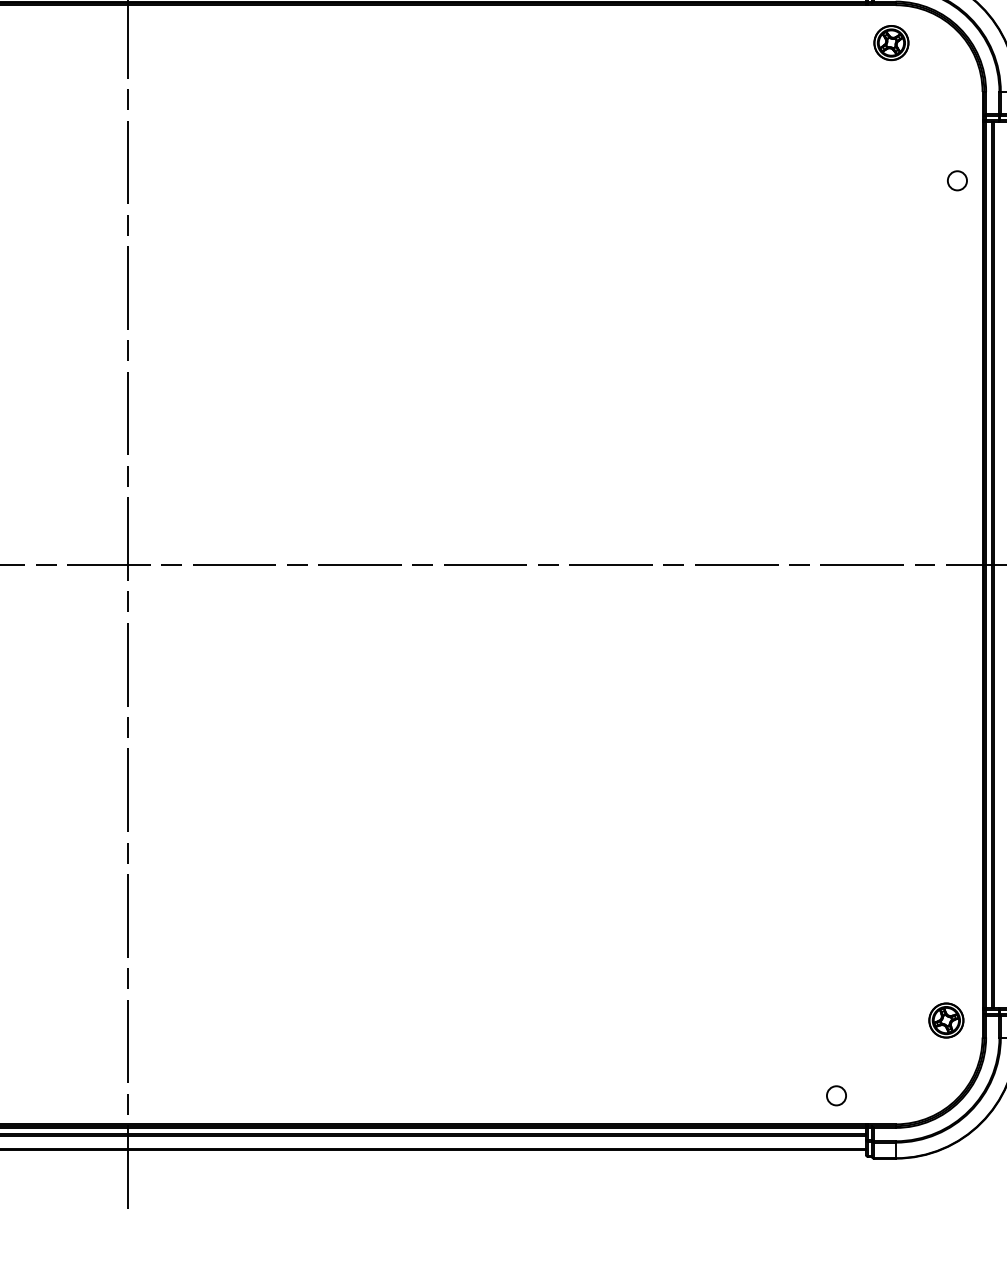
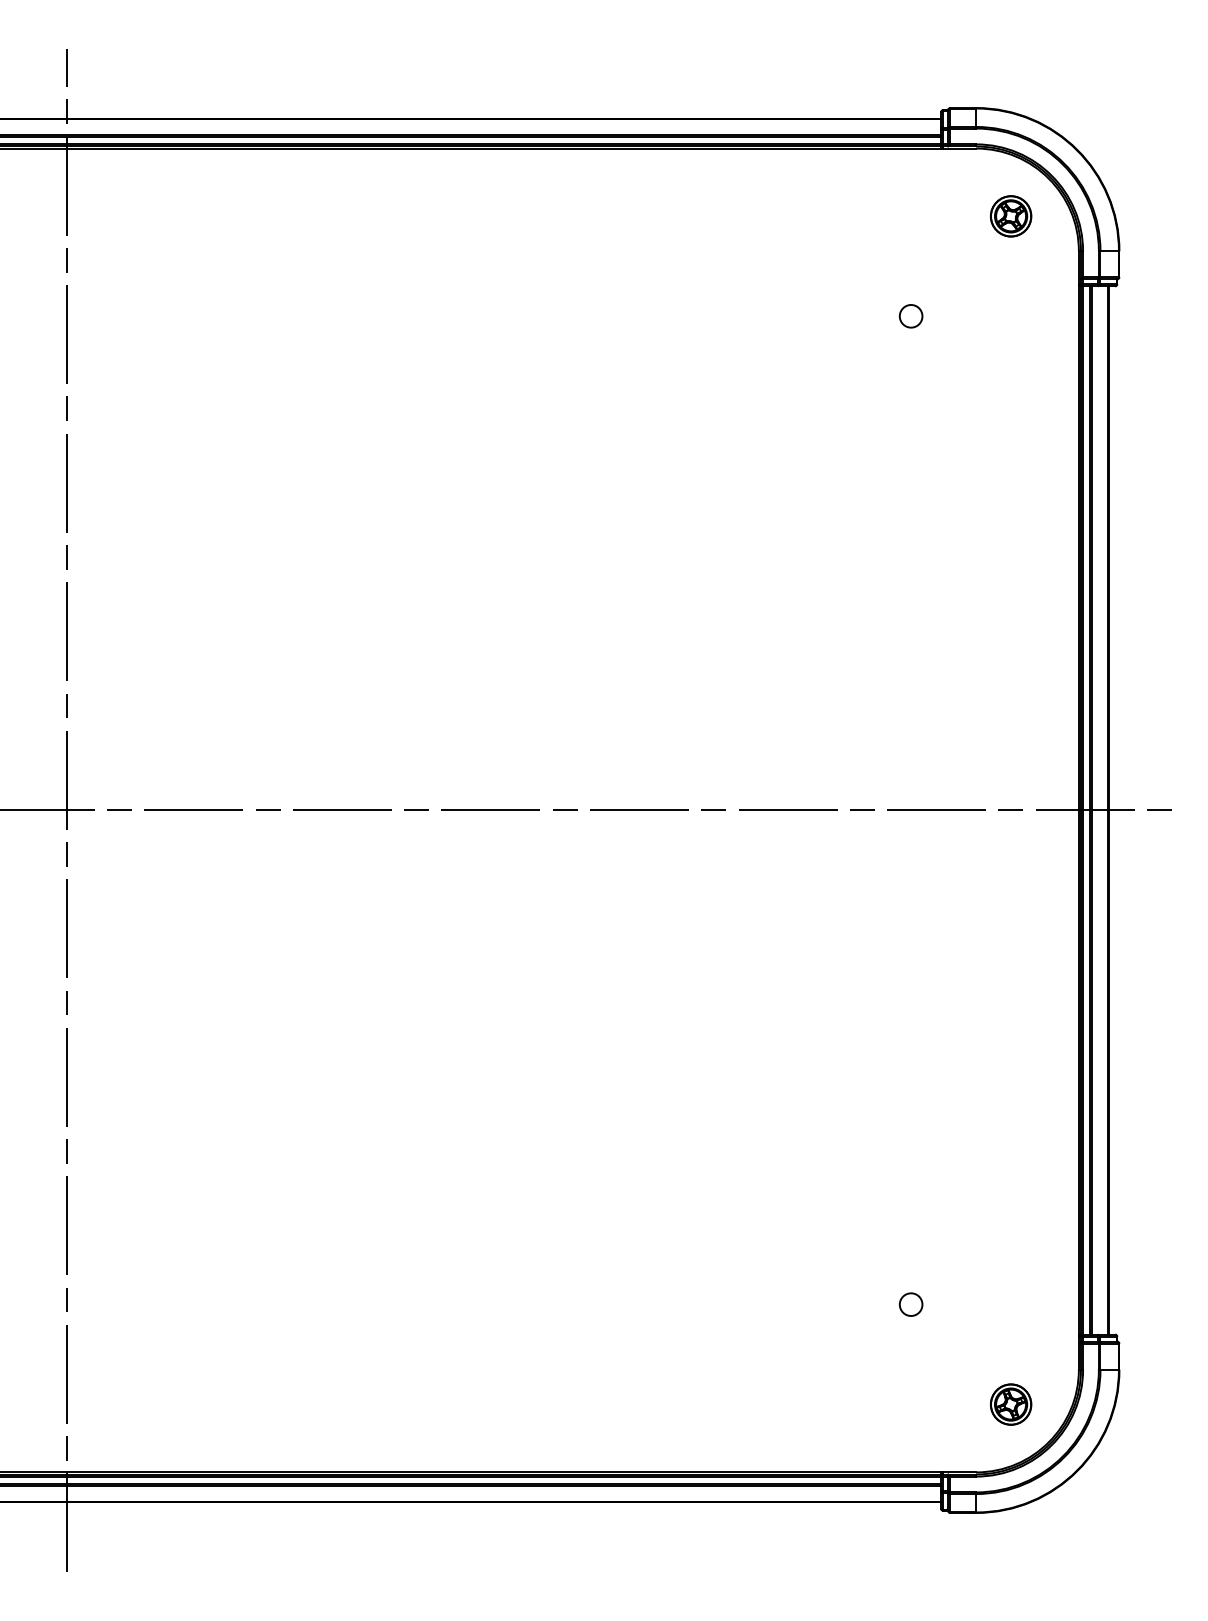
part: (890, 43) -> (1010, 216), moved
circle: (956, 180) -> (910, 316), moved
part: (945, 1020) -> (1010, 1404), moved
circle: (835, 1095) -> (910, 1304), moved

